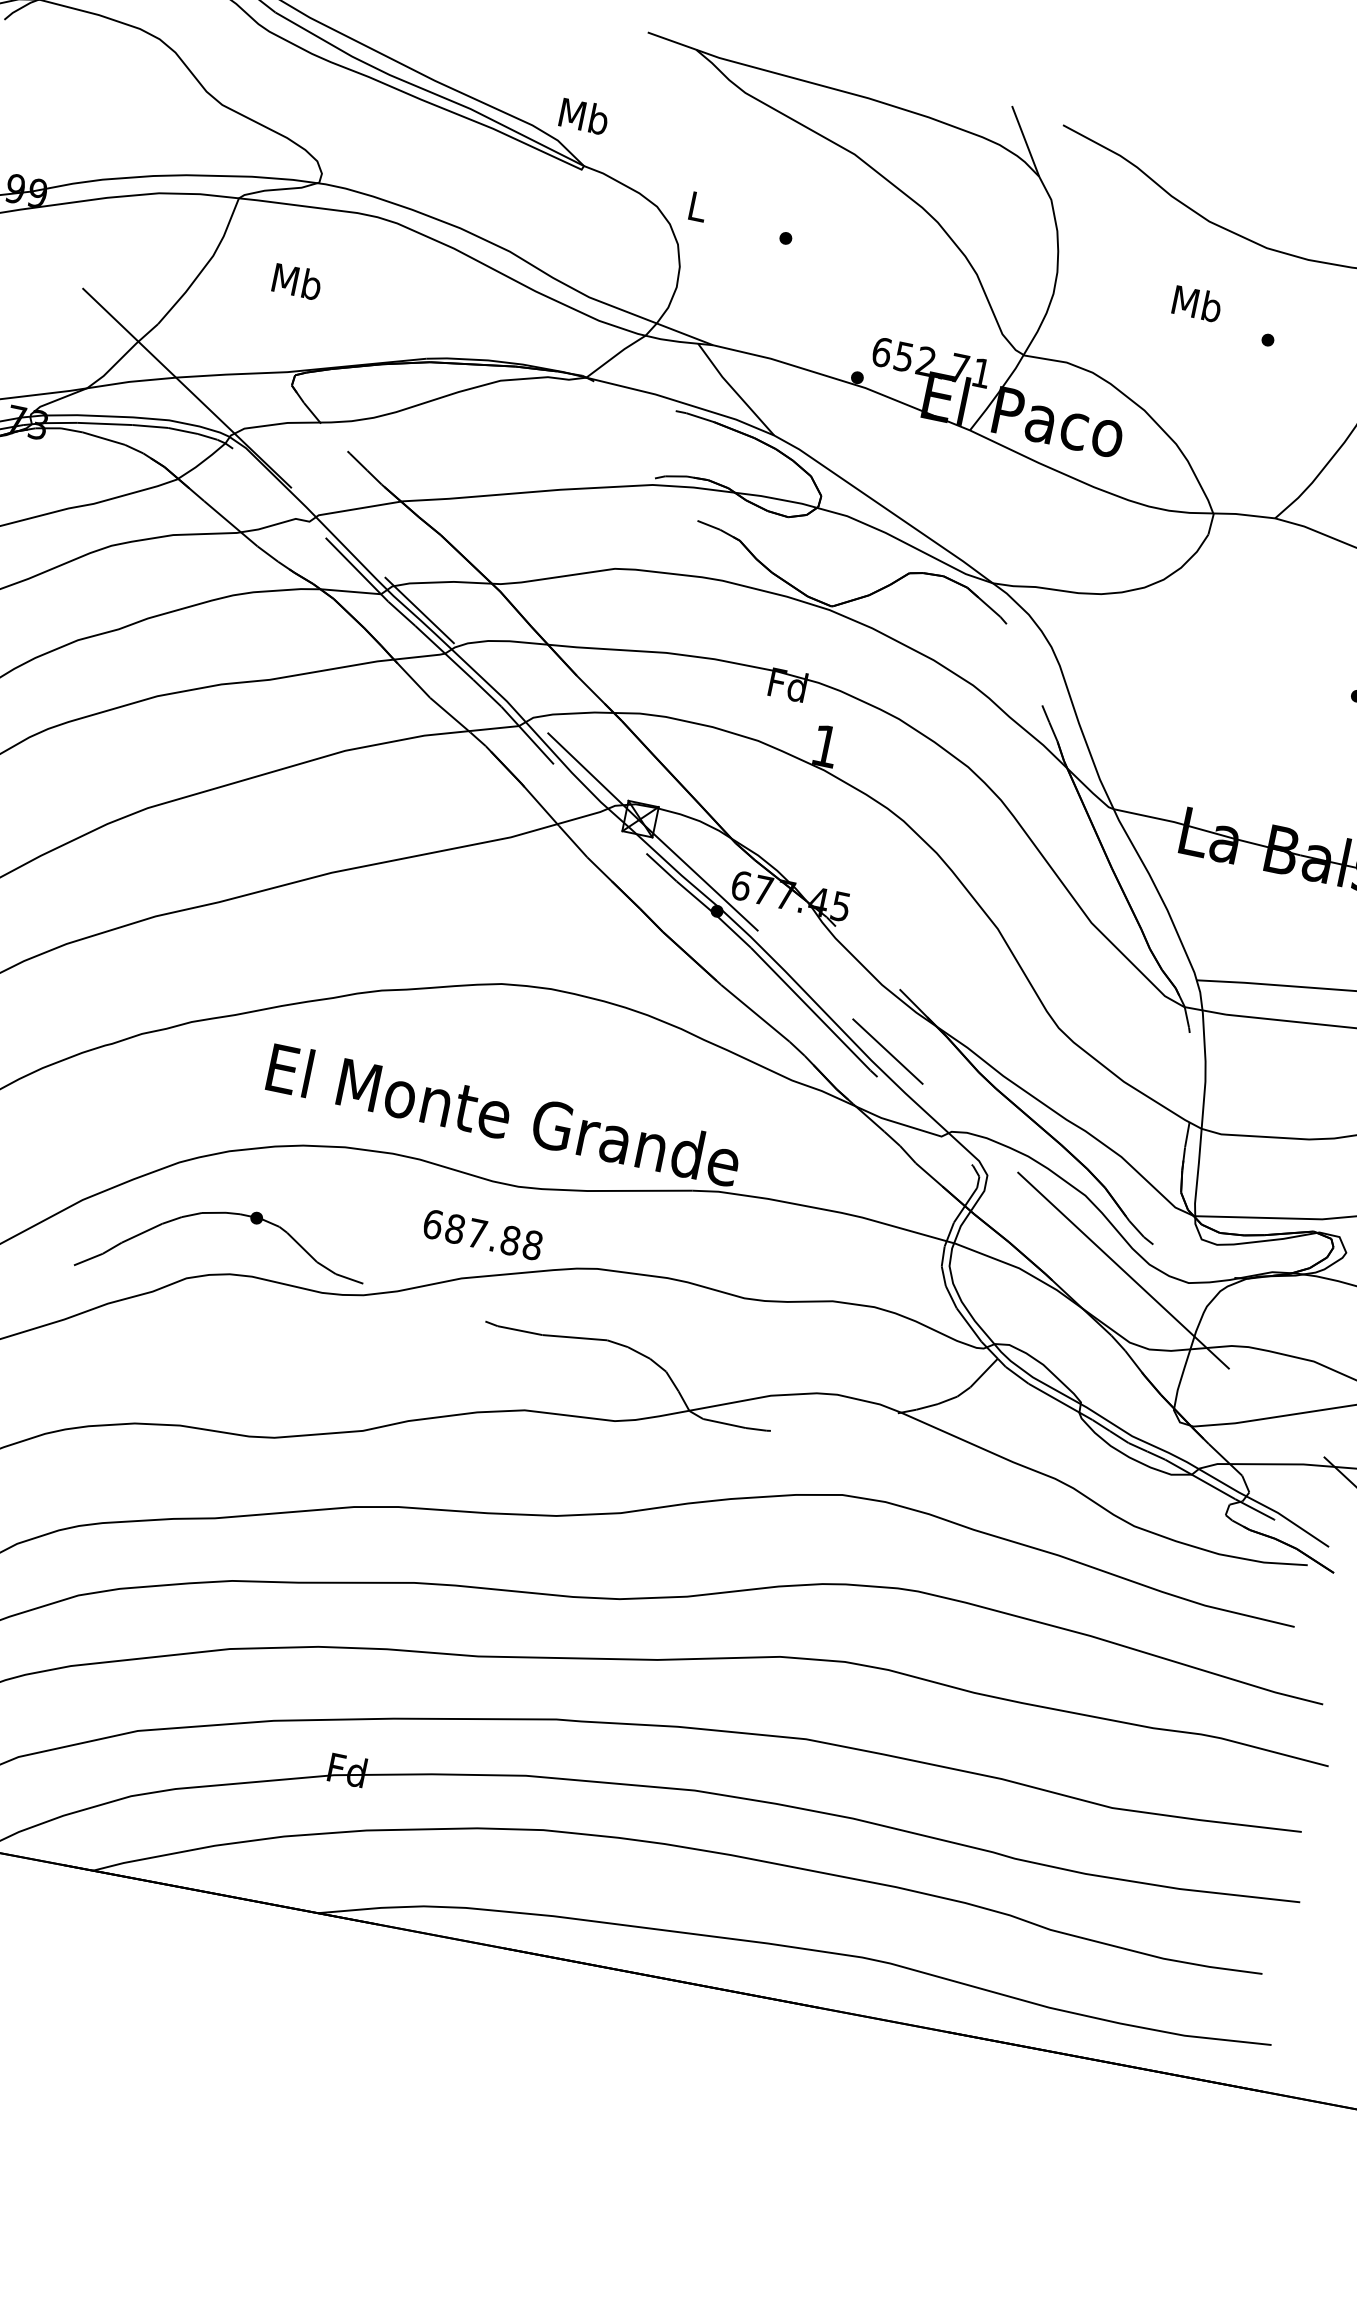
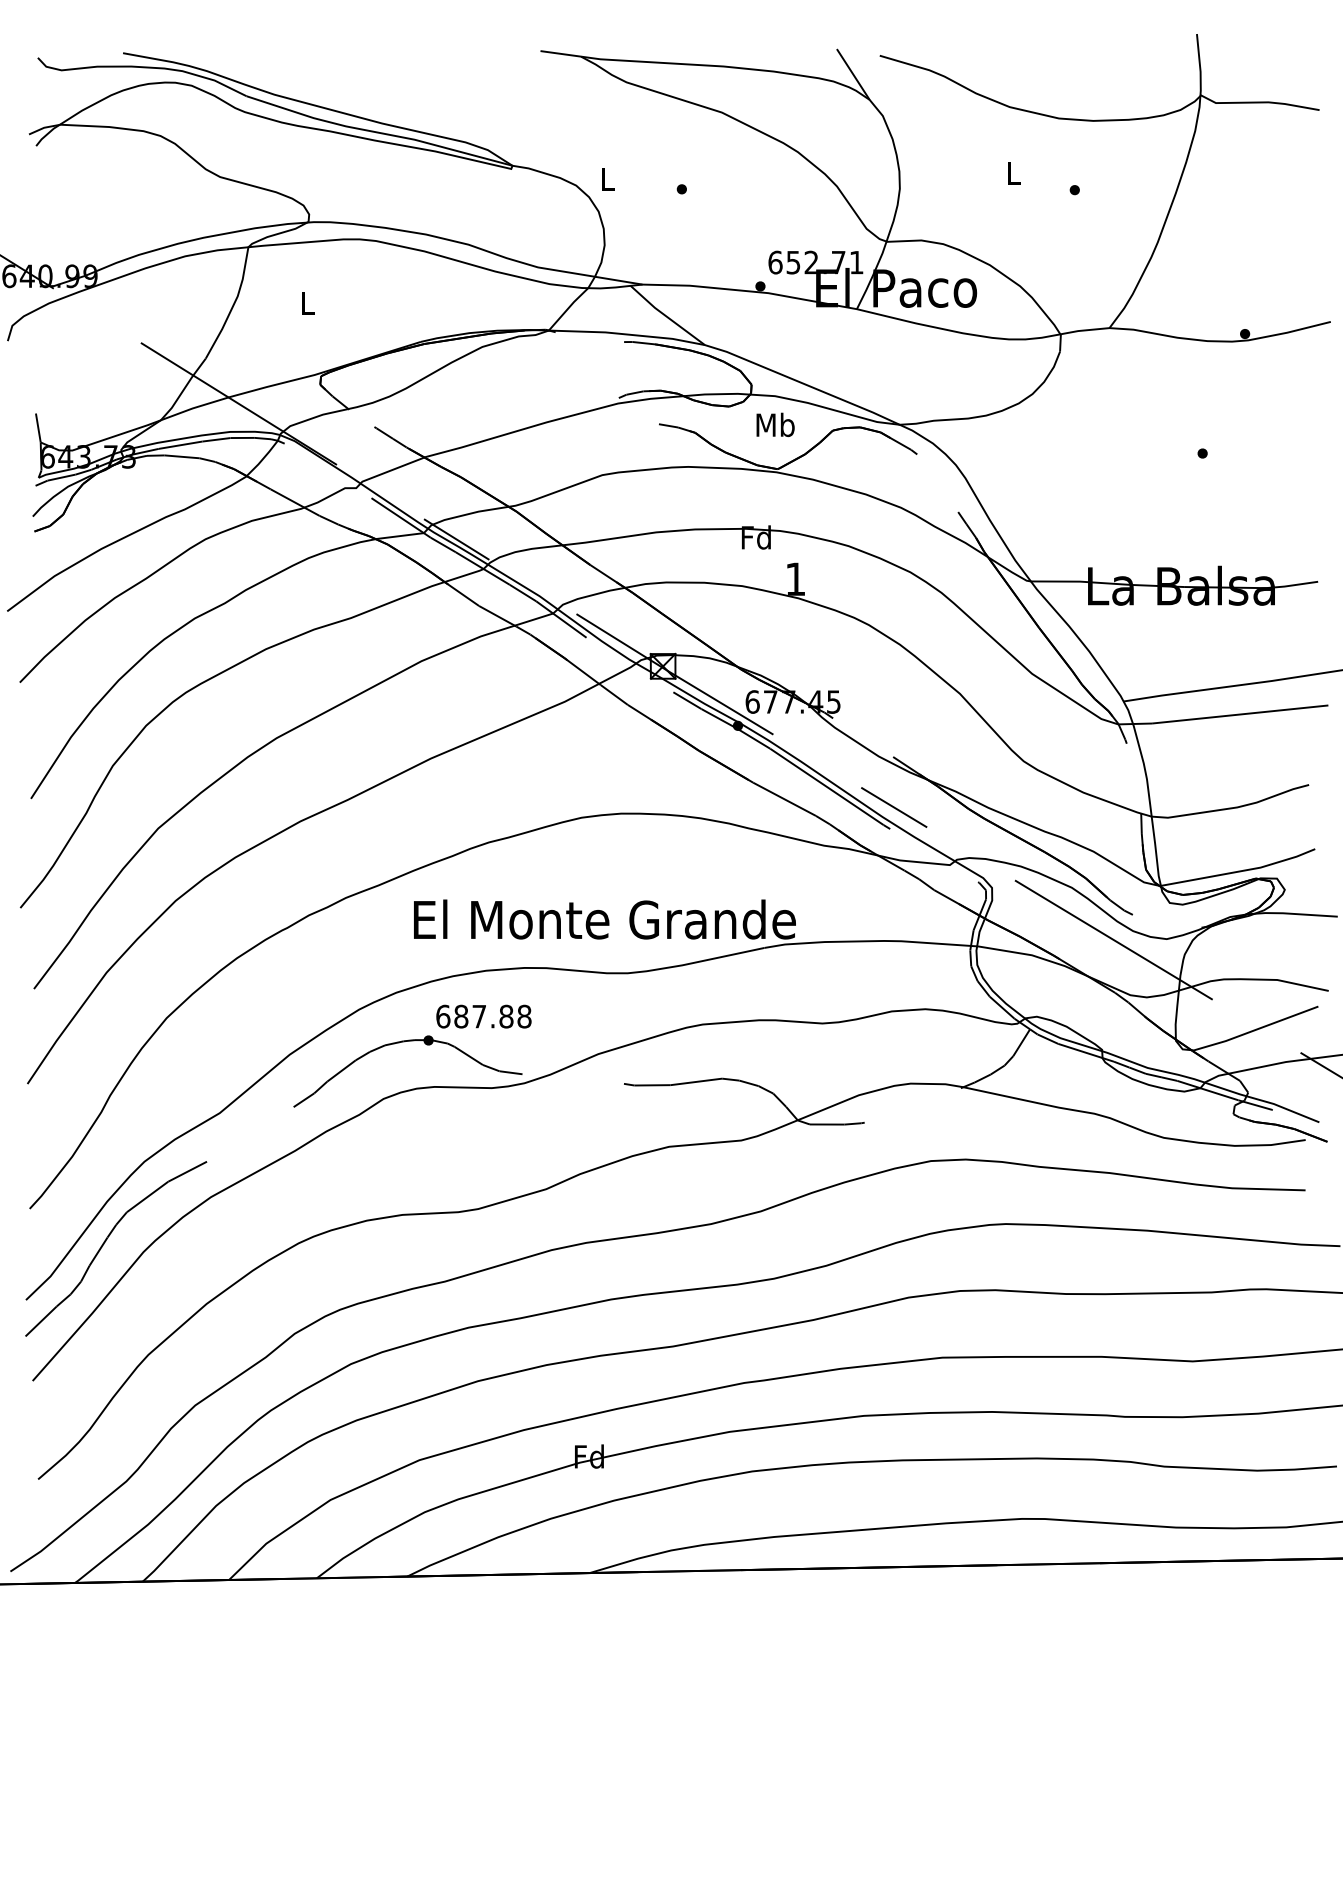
text: (584, 115) -> (775, 424), moved
text: (297, 281) -> (307, 302), Mb -> L
text: (1196, 304) -> (1013, 173), Mb -> L
text: (482, 1234) -> (483, 1016), moved

